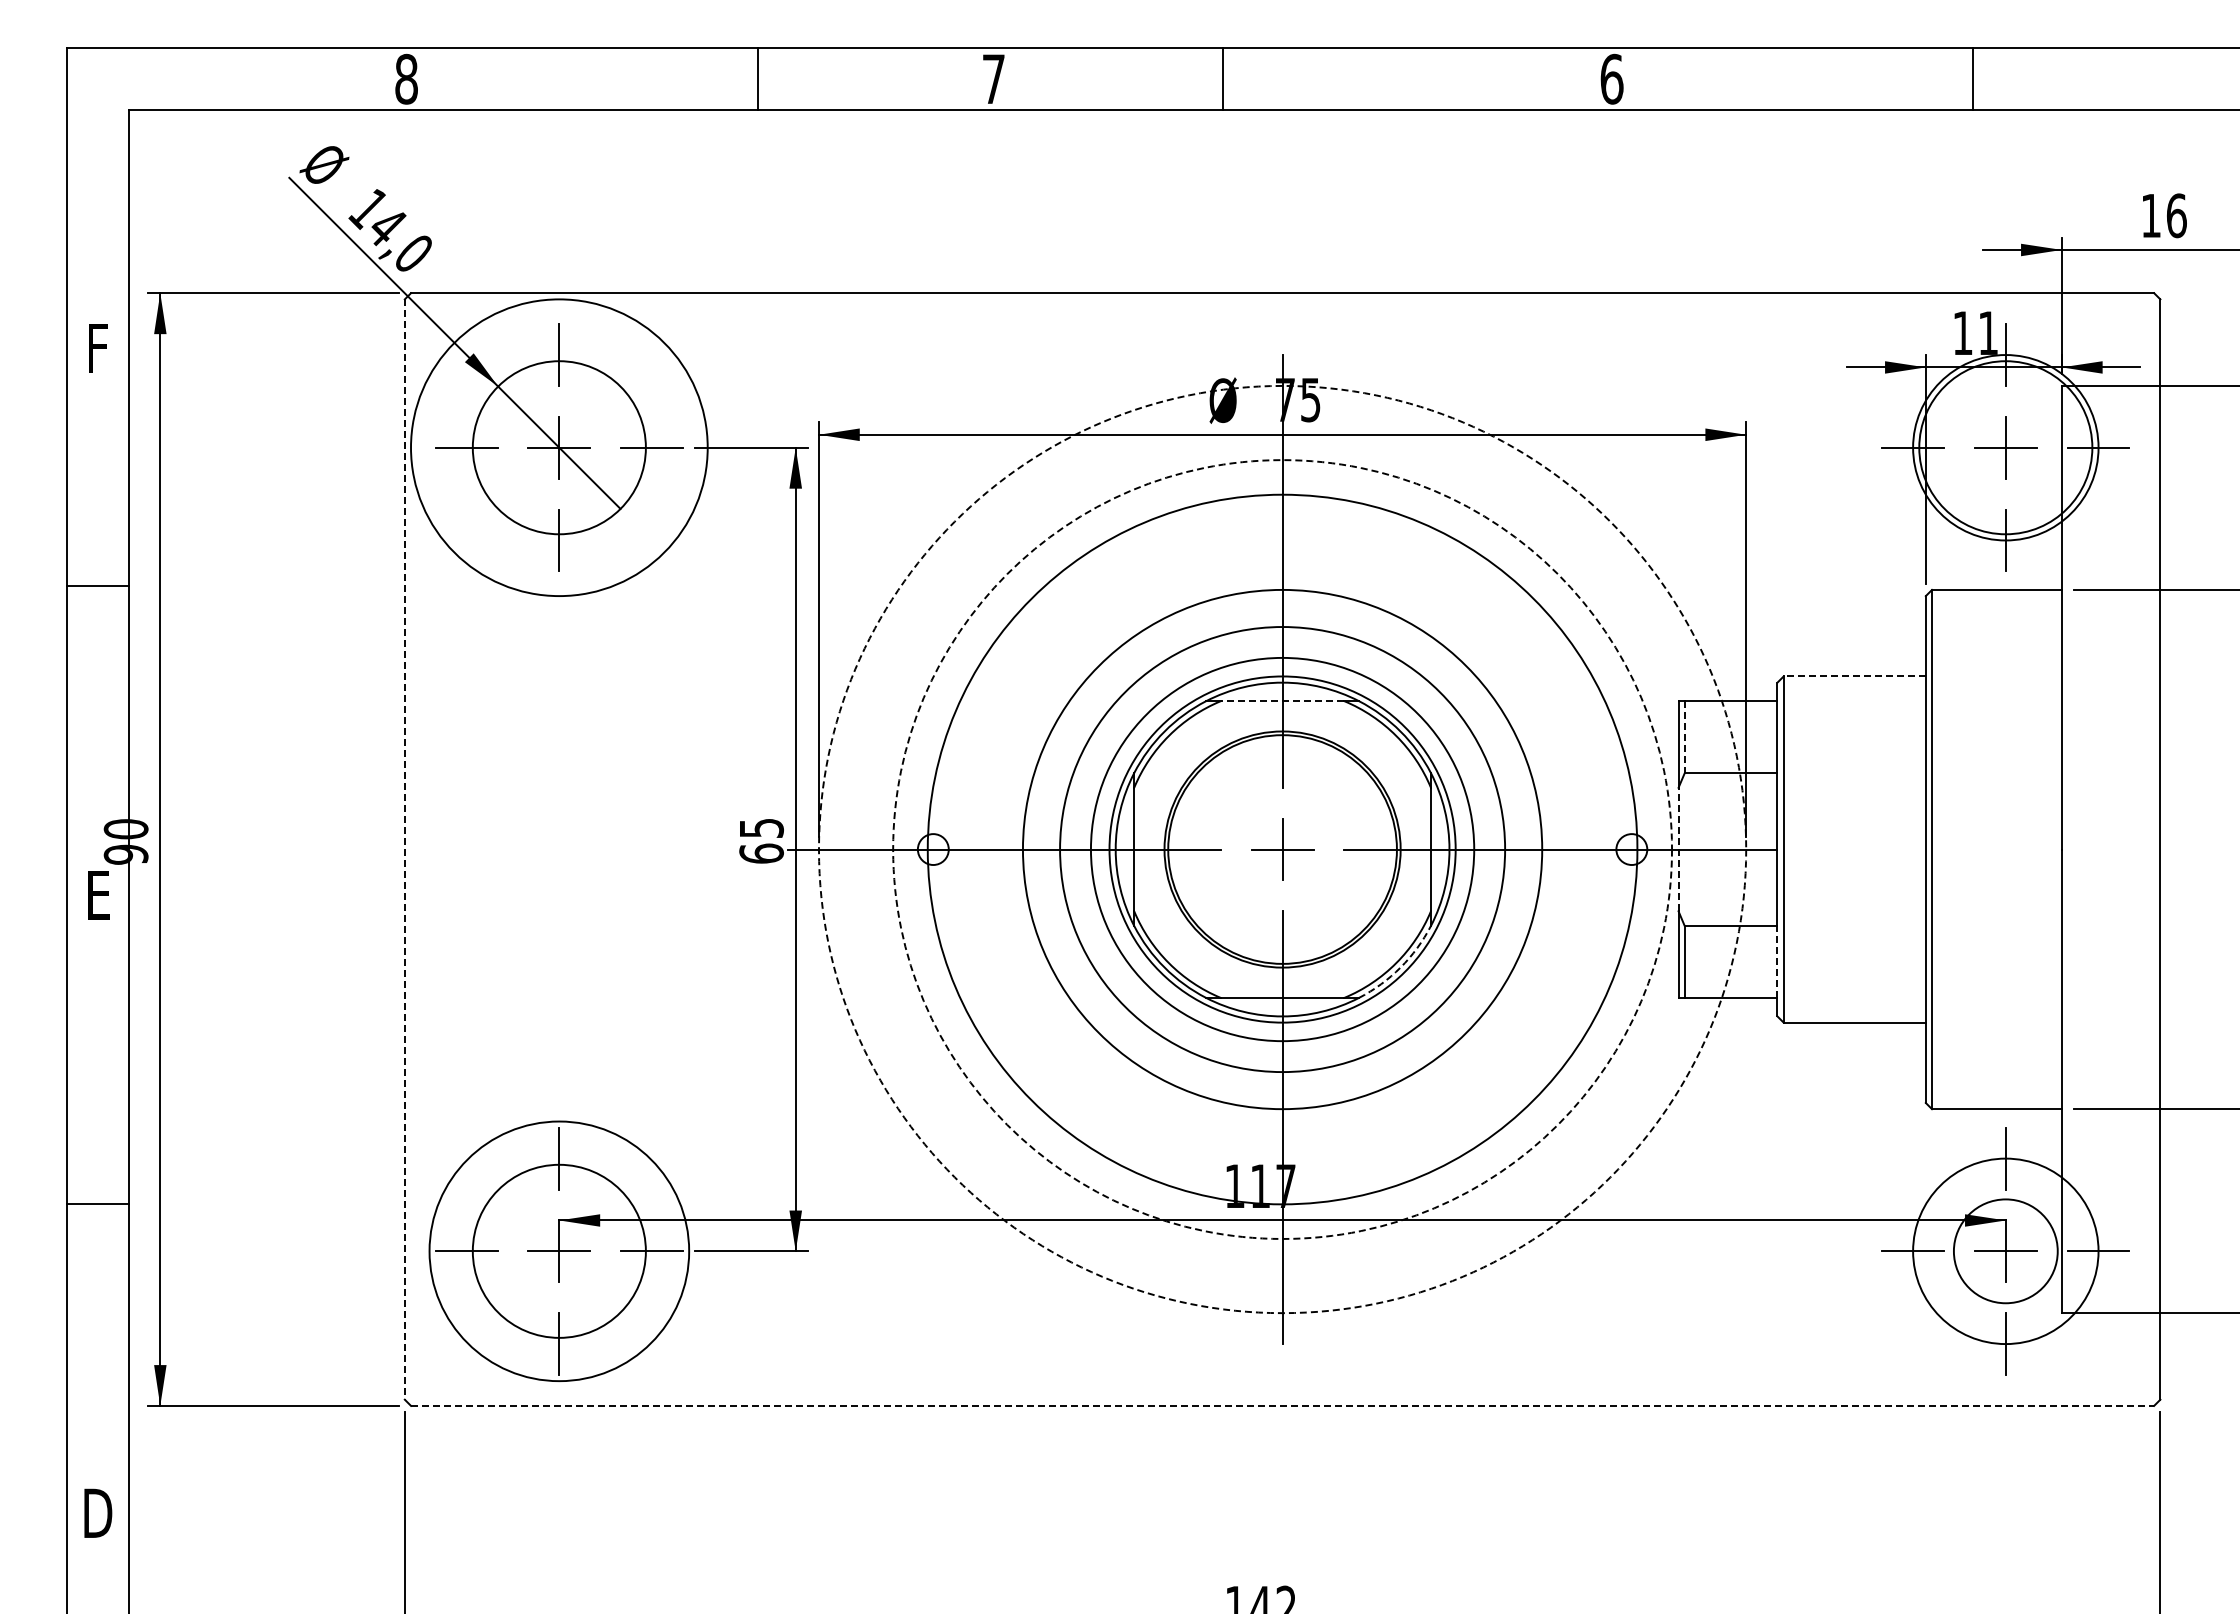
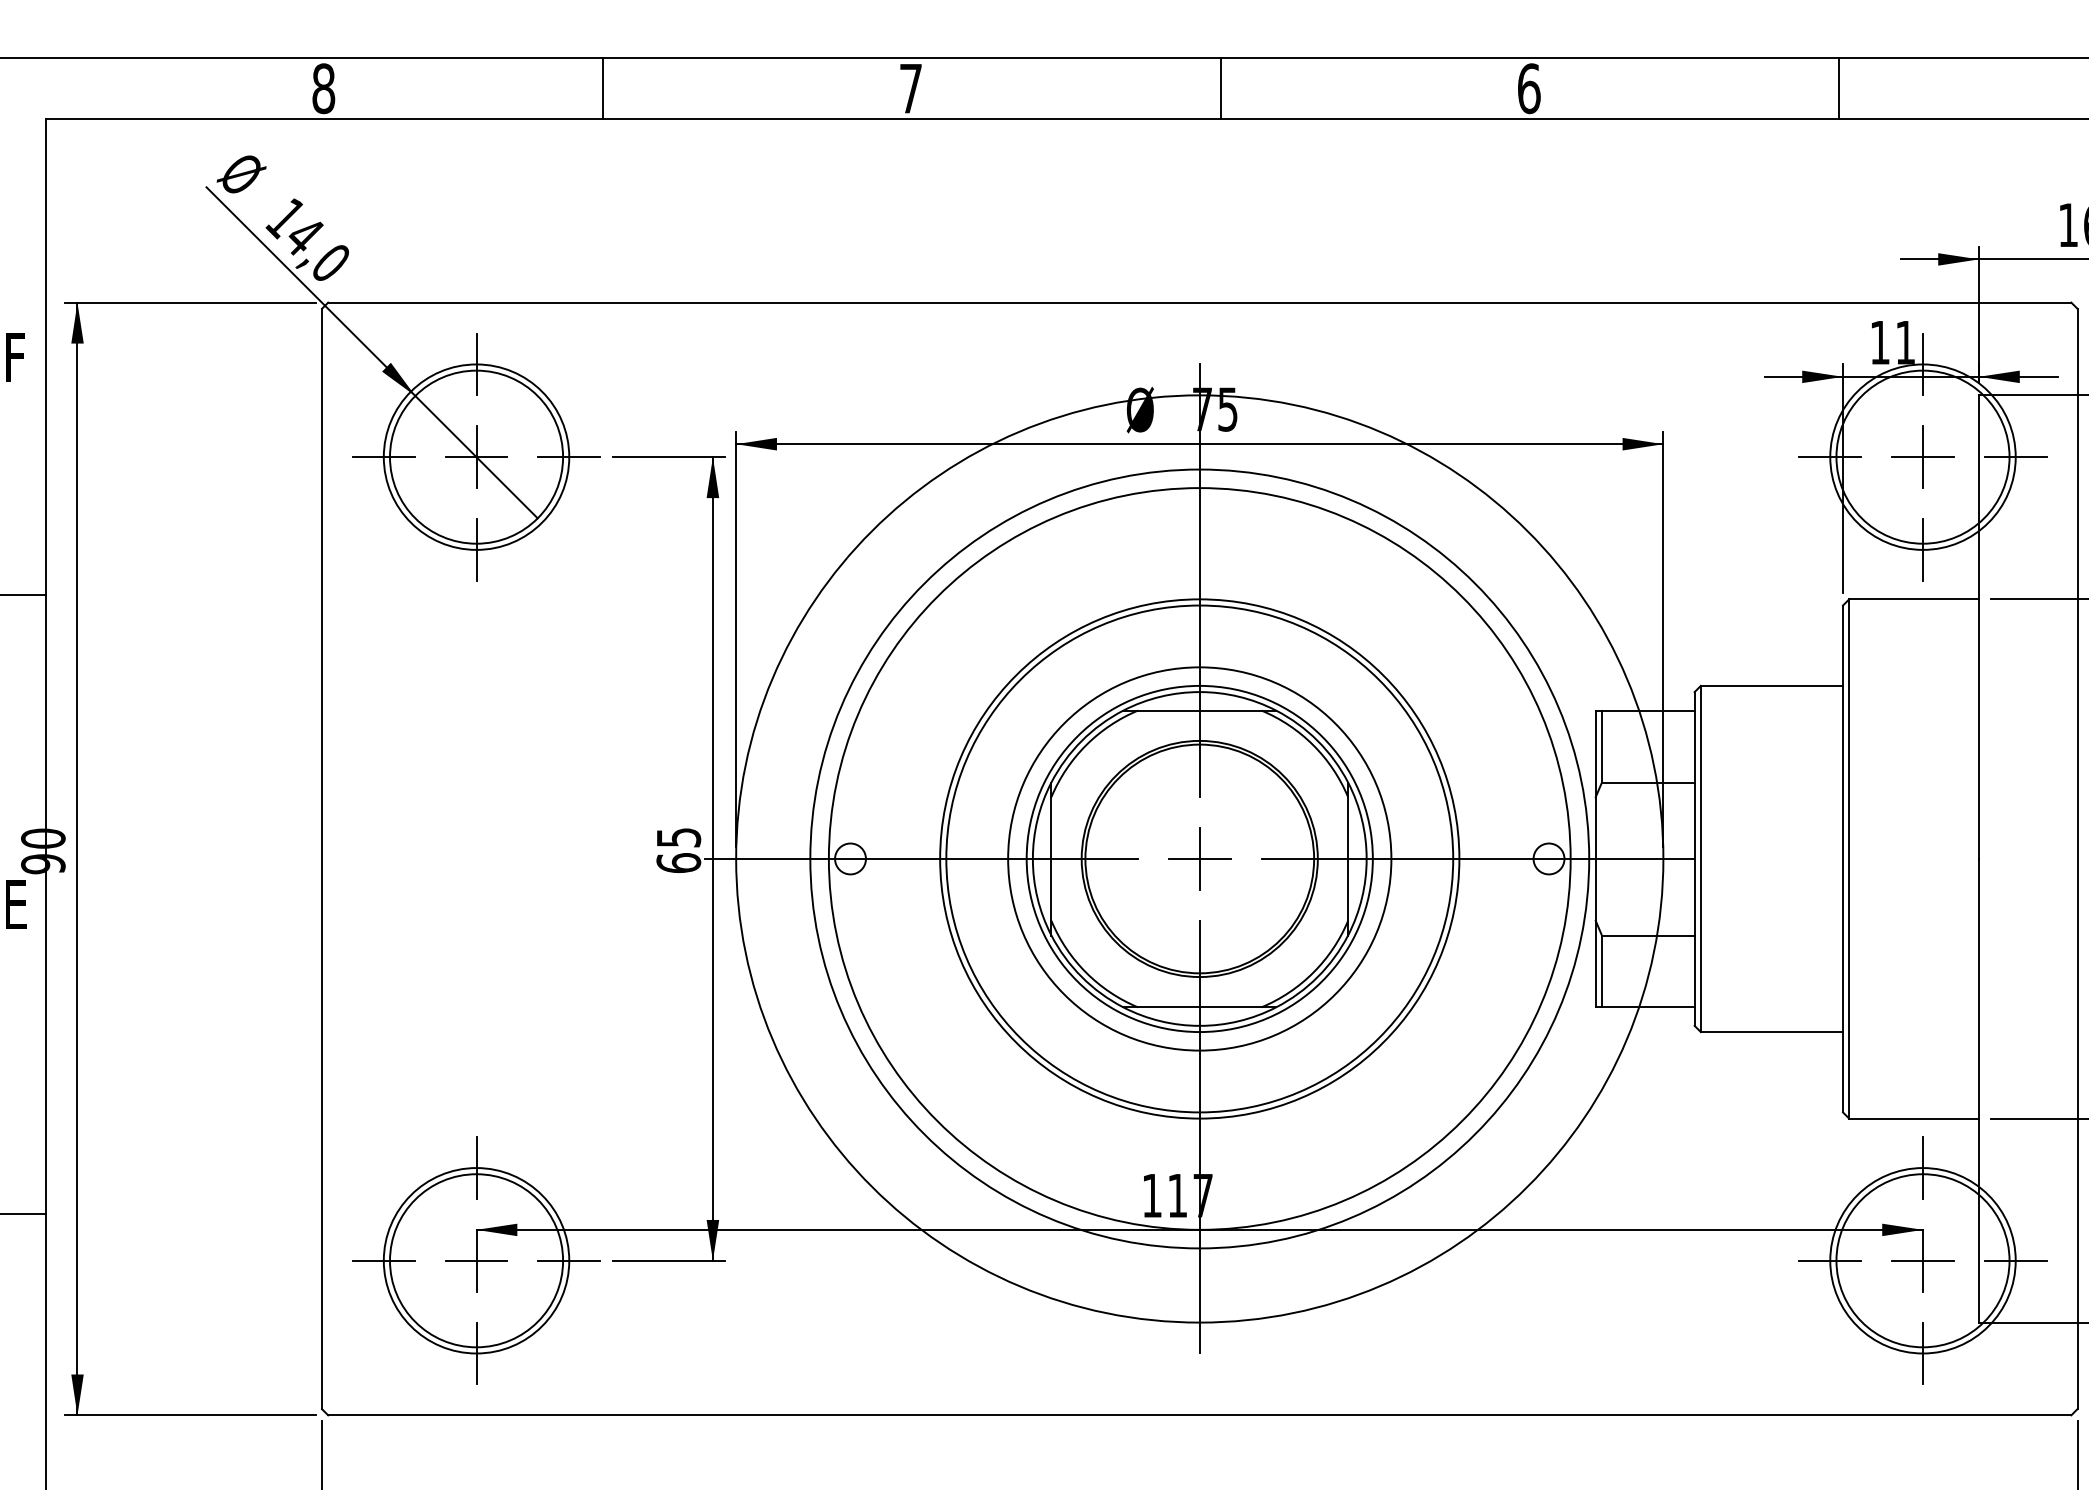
line: (758, 79) -> (602, 88), moved
line: (1223, 79) -> (1220, 88), moved
line: (1972, 79) -> (1838, 88), moved
circle: (559, 447) -> (476, 456), size x0.62
line: (1854, 676) -> (1771, 685), dashed -> solid
line: (1282, 701) -> (1199, 710), dashed -> solid
line: (1684, 737) -> (1601, 746), dashed -> solid
circle: (1282, 849) -> (1199, 858), dashed -> solid
circle: (1282, 849) -> (1199, 858), dashed -> solid
circle: (1282, 849) -> (1199, 858), size x0.71
circle: (1282, 849) -> (1199, 858), size x1.67
line: (1678, 849) -> (1595, 858), dashed -> solid
line: (404, 850) -> (321, 859), dashed -> solid
line: (1777, 961) -> (1694, 970), dashed -> solid
arc: (1400, 967) -> (1317, 976), dashed -> solid
circle: (2005, 1250) -> (1922, 1259), size x1.67
circle: (559, 1251) -> (476, 1260), size x0.71
line: (1282, 1405) -> (1199, 1414), dashed -> solid

